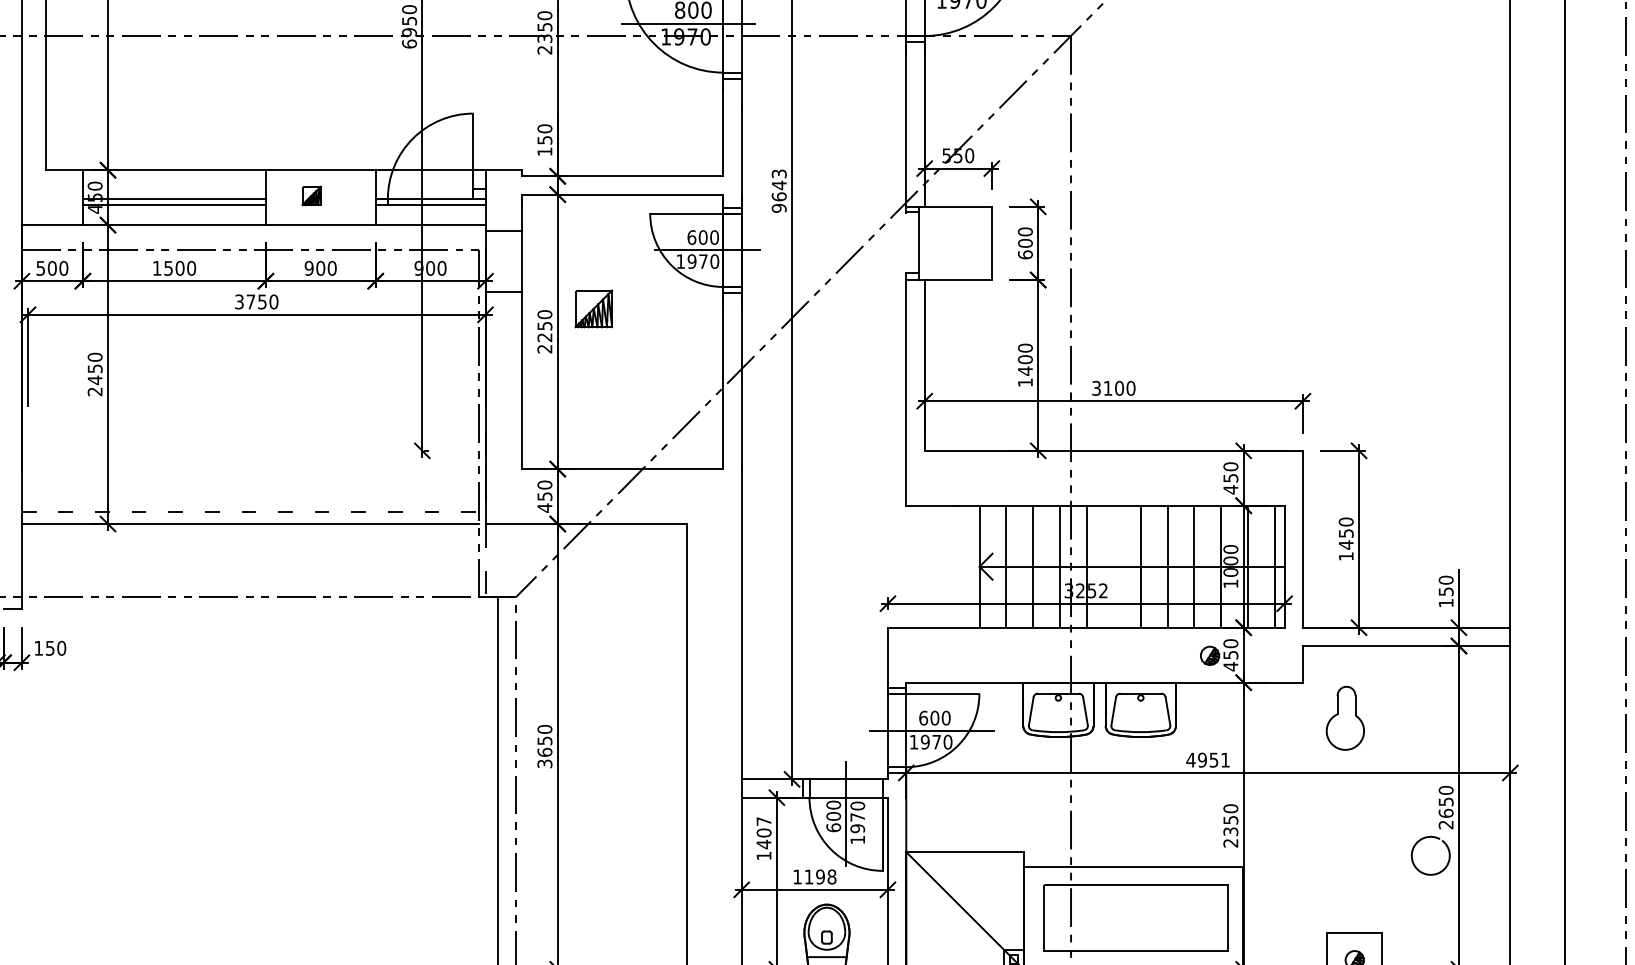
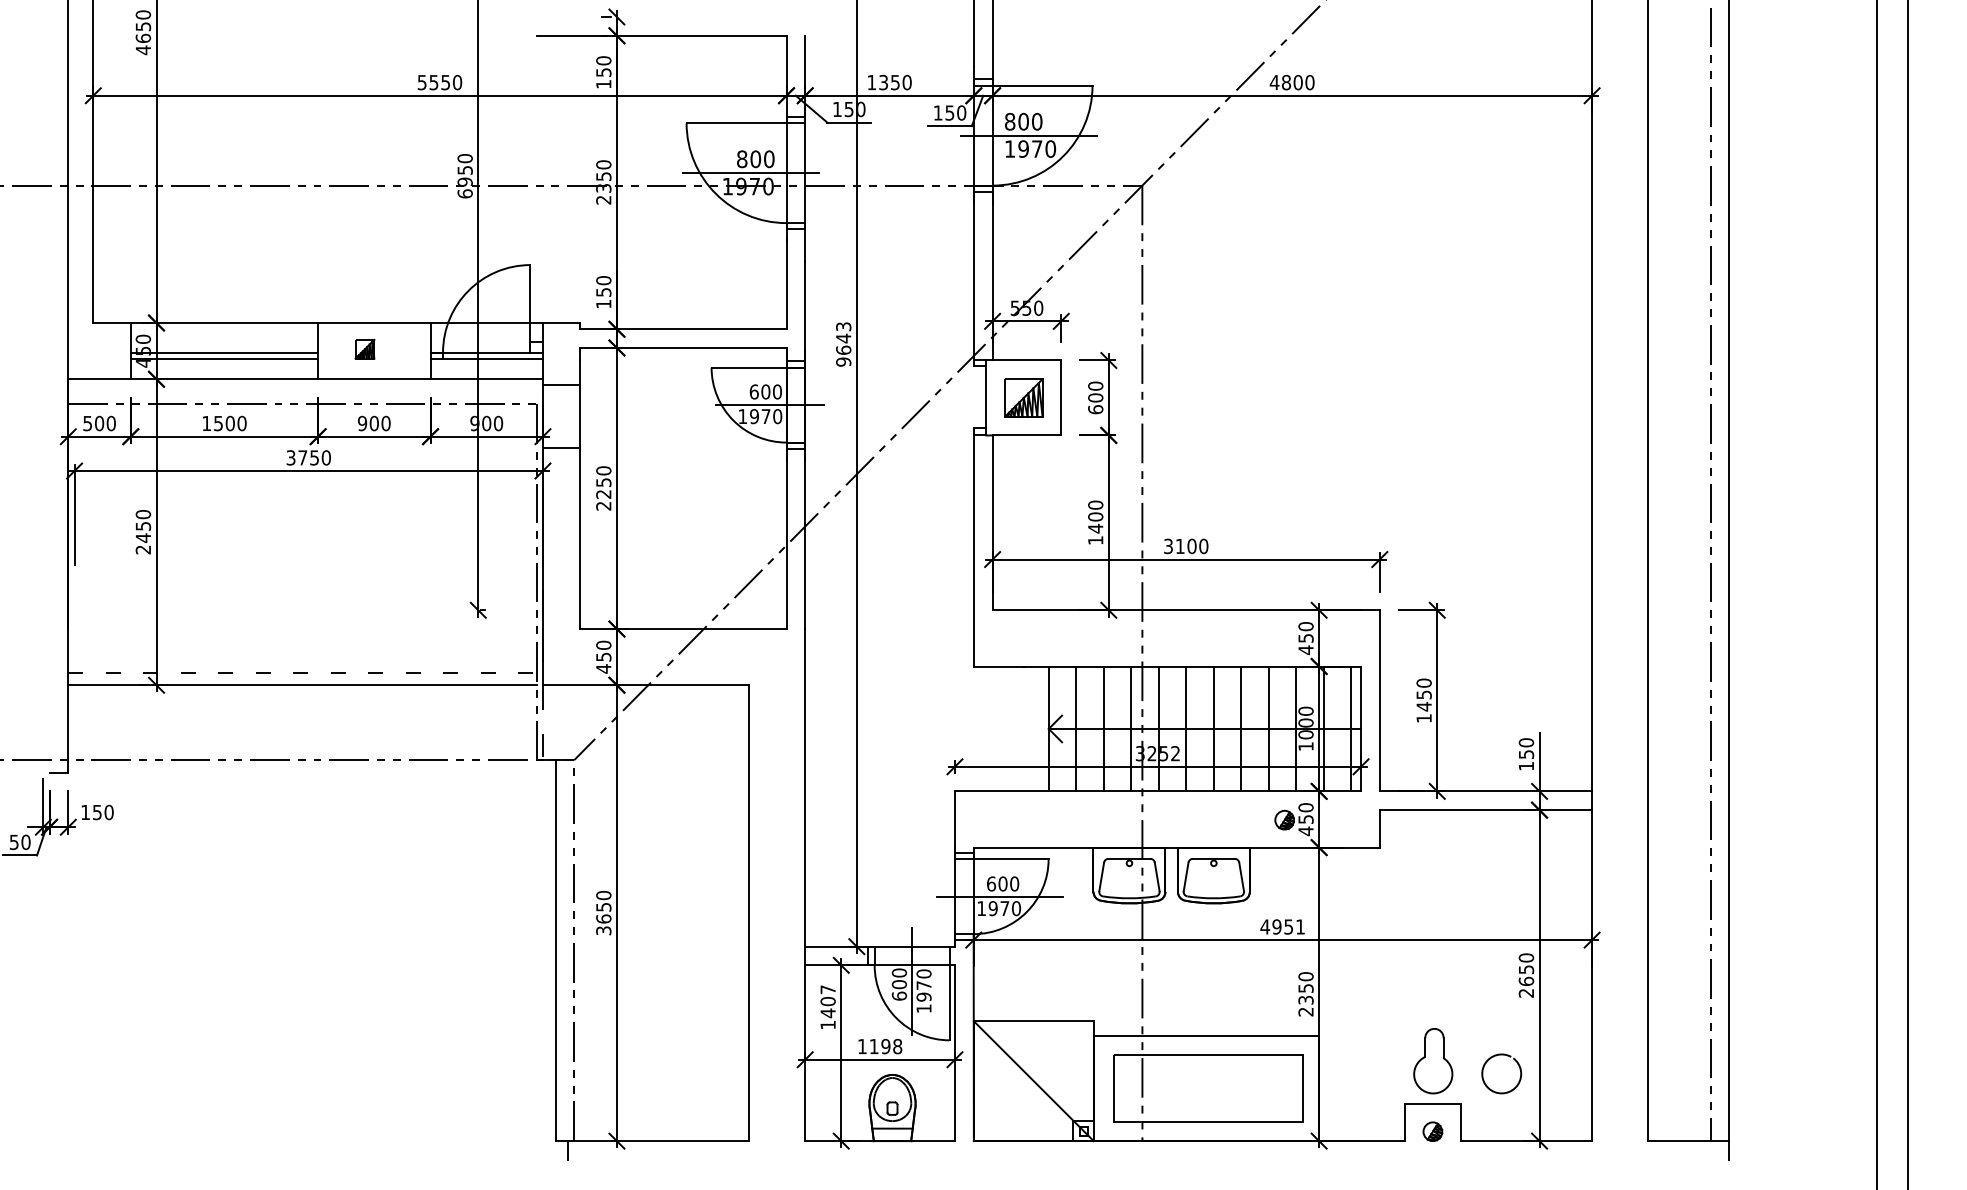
part: (593, 308) -> (1023, 397), moved
line: (1114, 566) -> (1186, 728), added
part: (1345, 718) -> (1433, 1061), moved
arc: (1418, 842) -> (1489, 1060), moved

